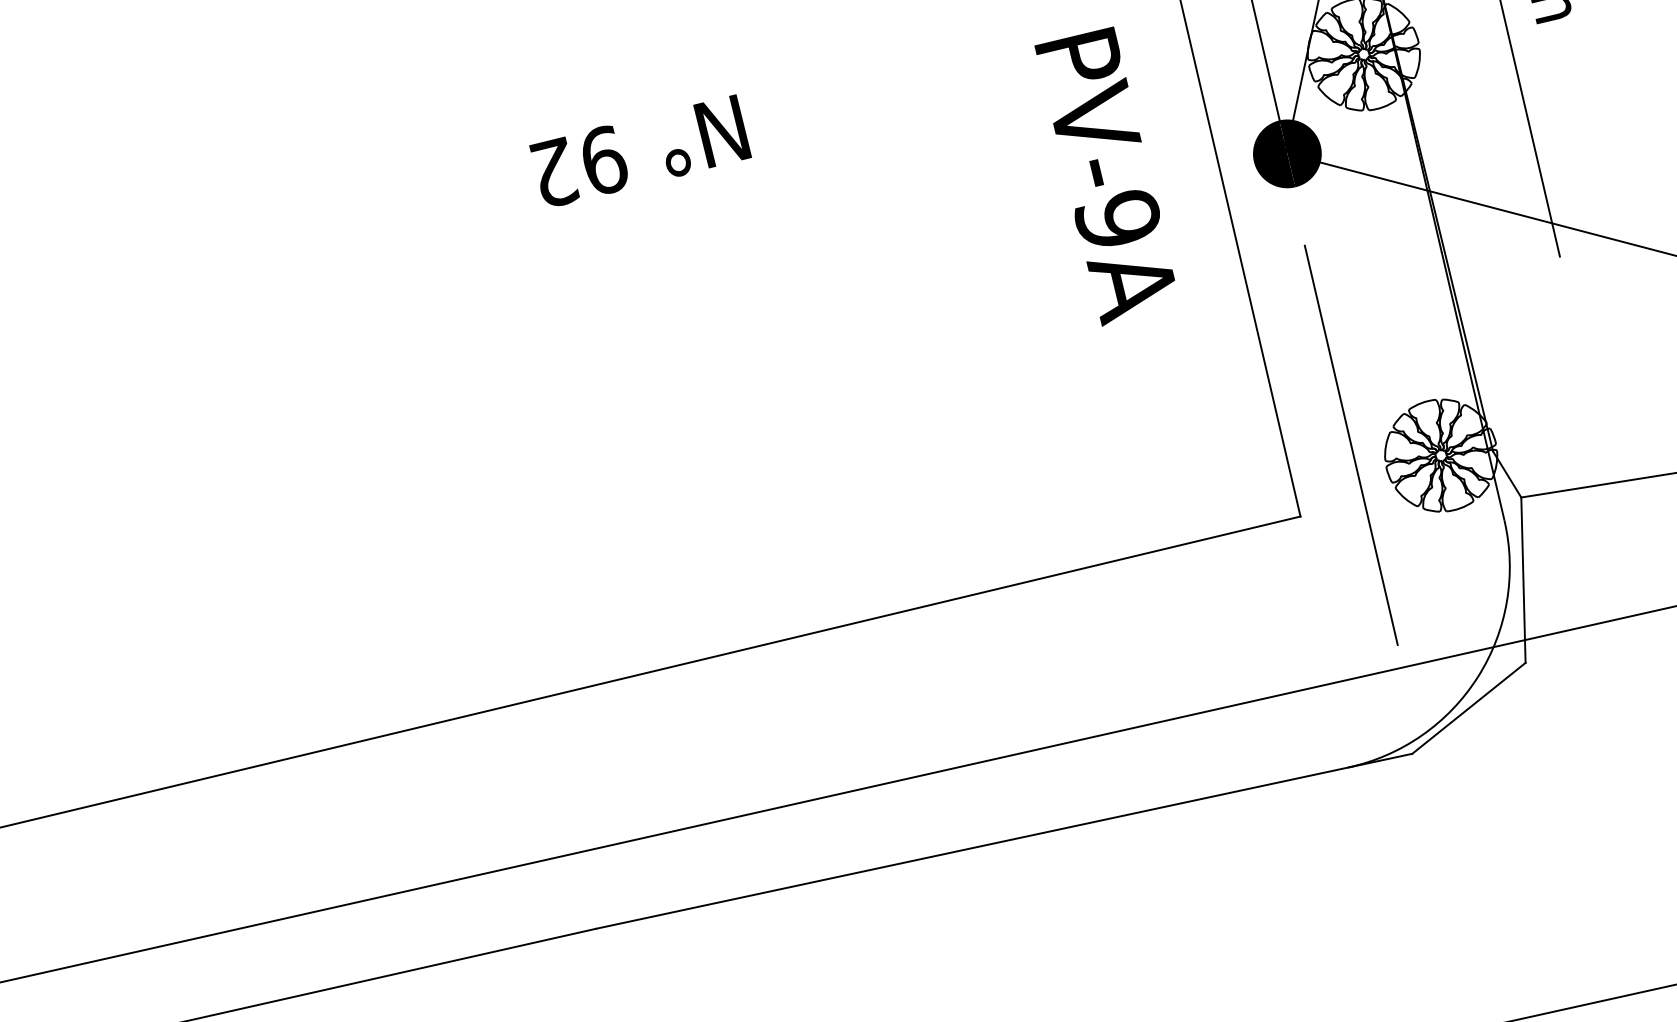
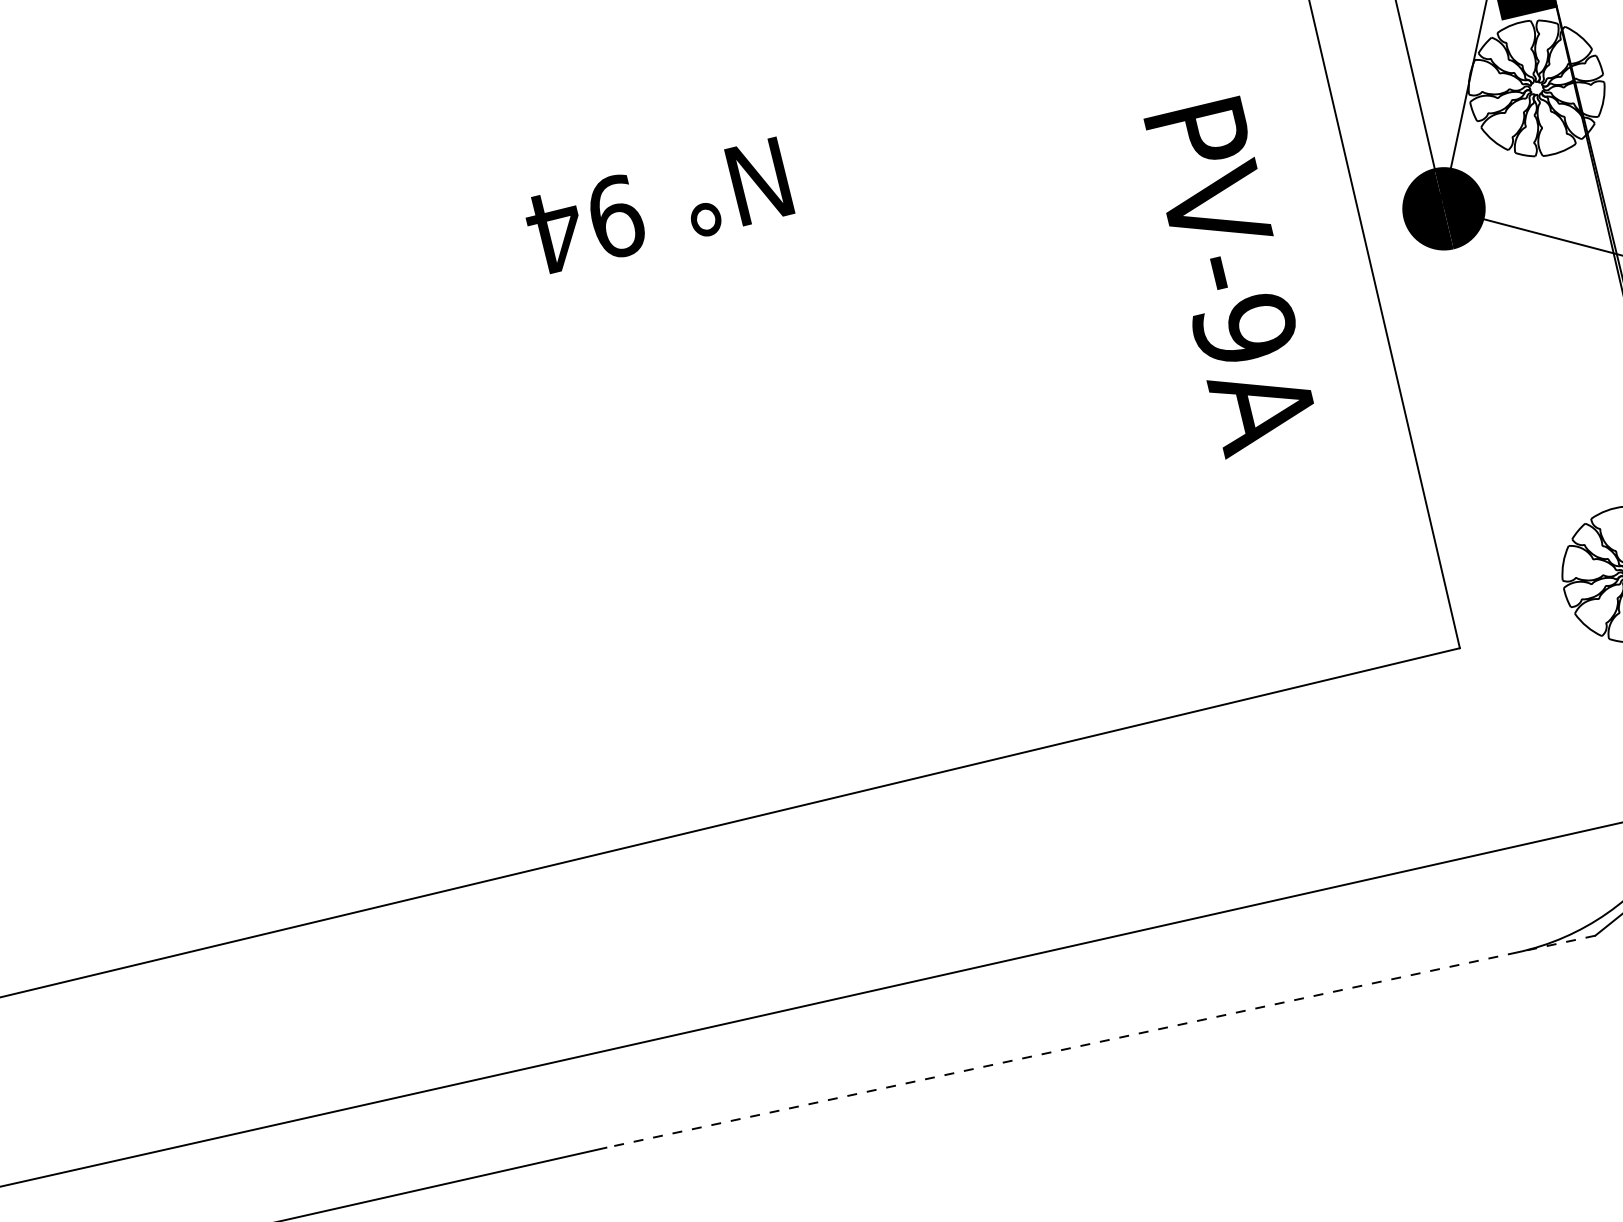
text: (554, 171) -> (556, 230), 92 -> 94
text: (1104, 176) -> (1228, 277), moved
line: (1350, 445) -> (1520, 562), removed
line: (1003, 841) -> (1100, 1041), solid -> dashed

